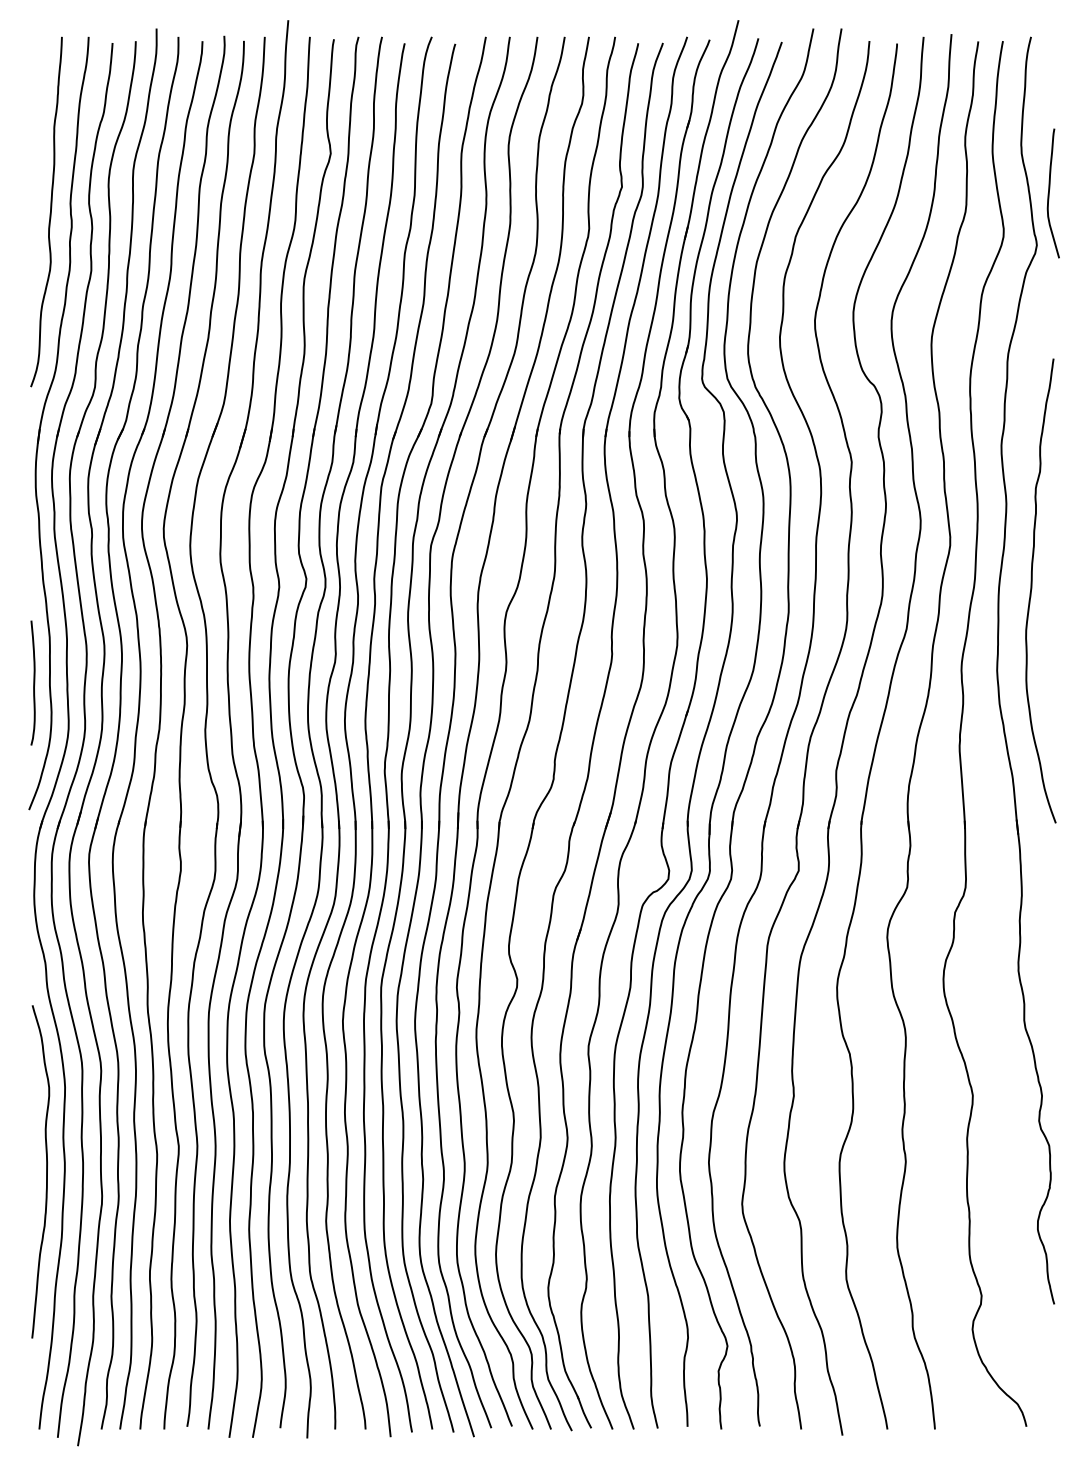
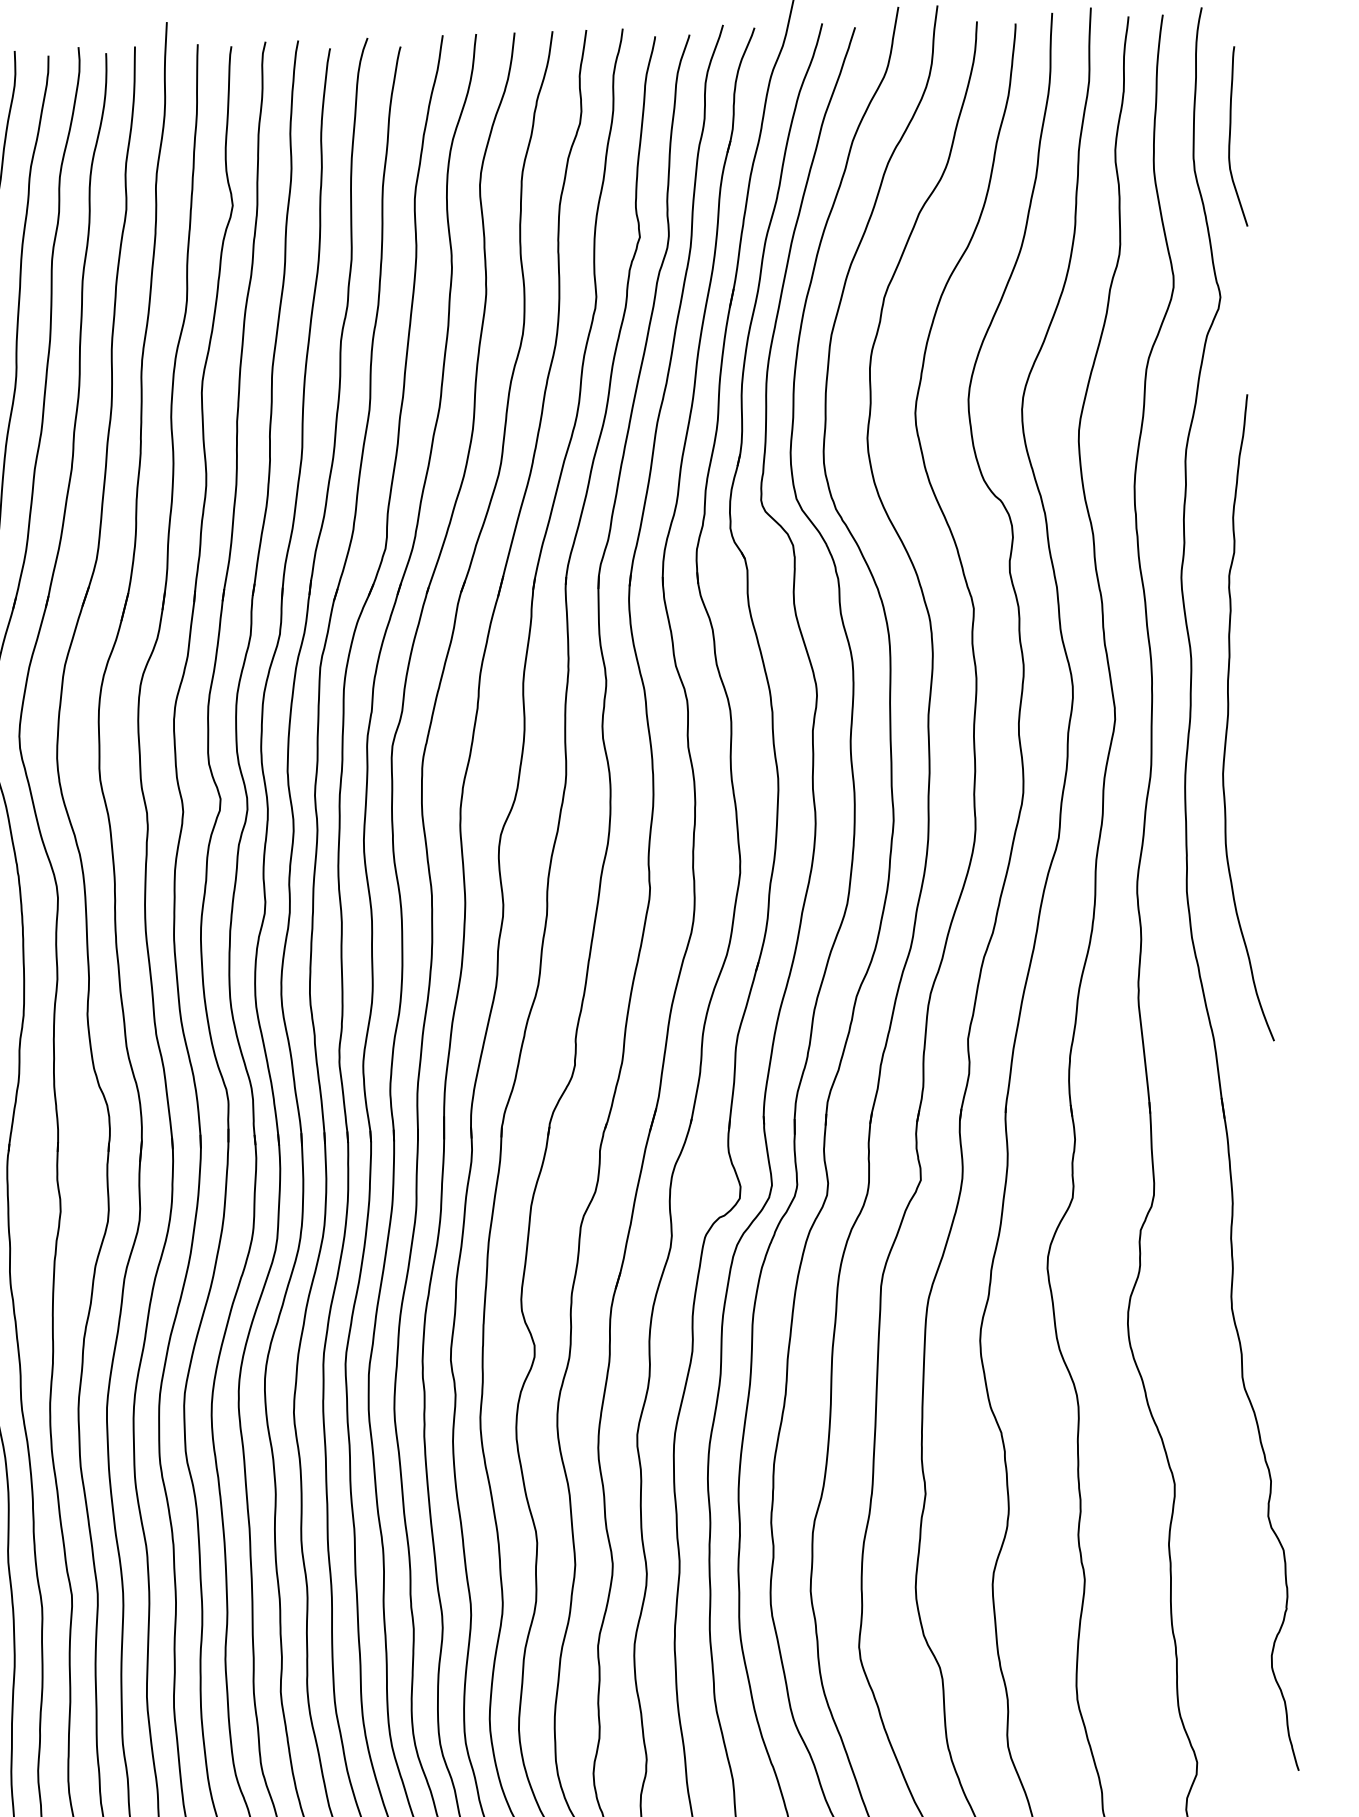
curve: (1049, 193) -> (1230, 136), moved
curve: (1032, 589) -> (1229, 716), moved

